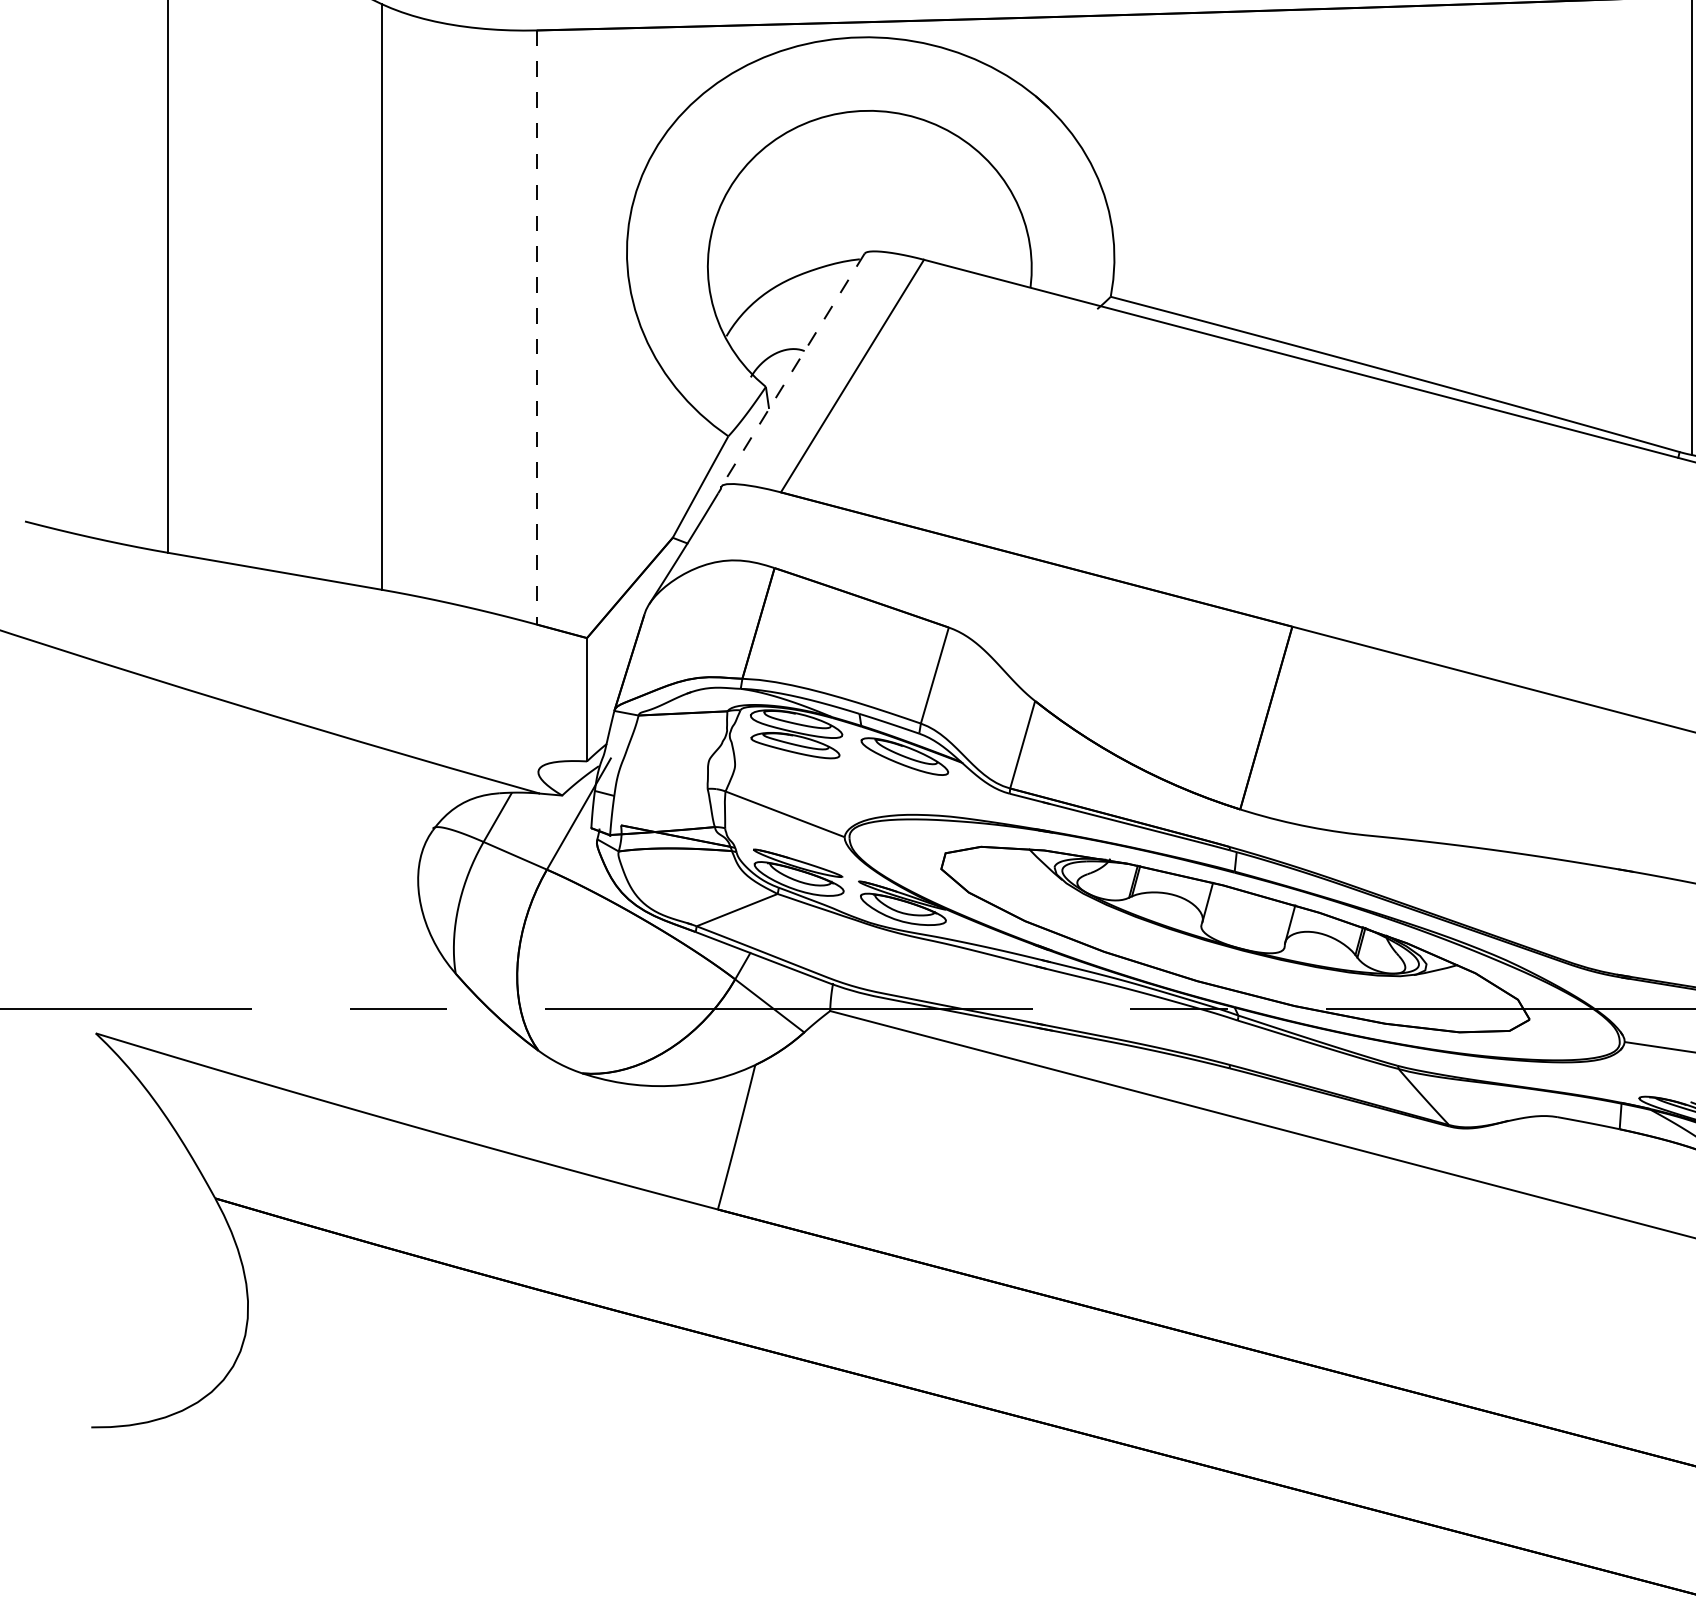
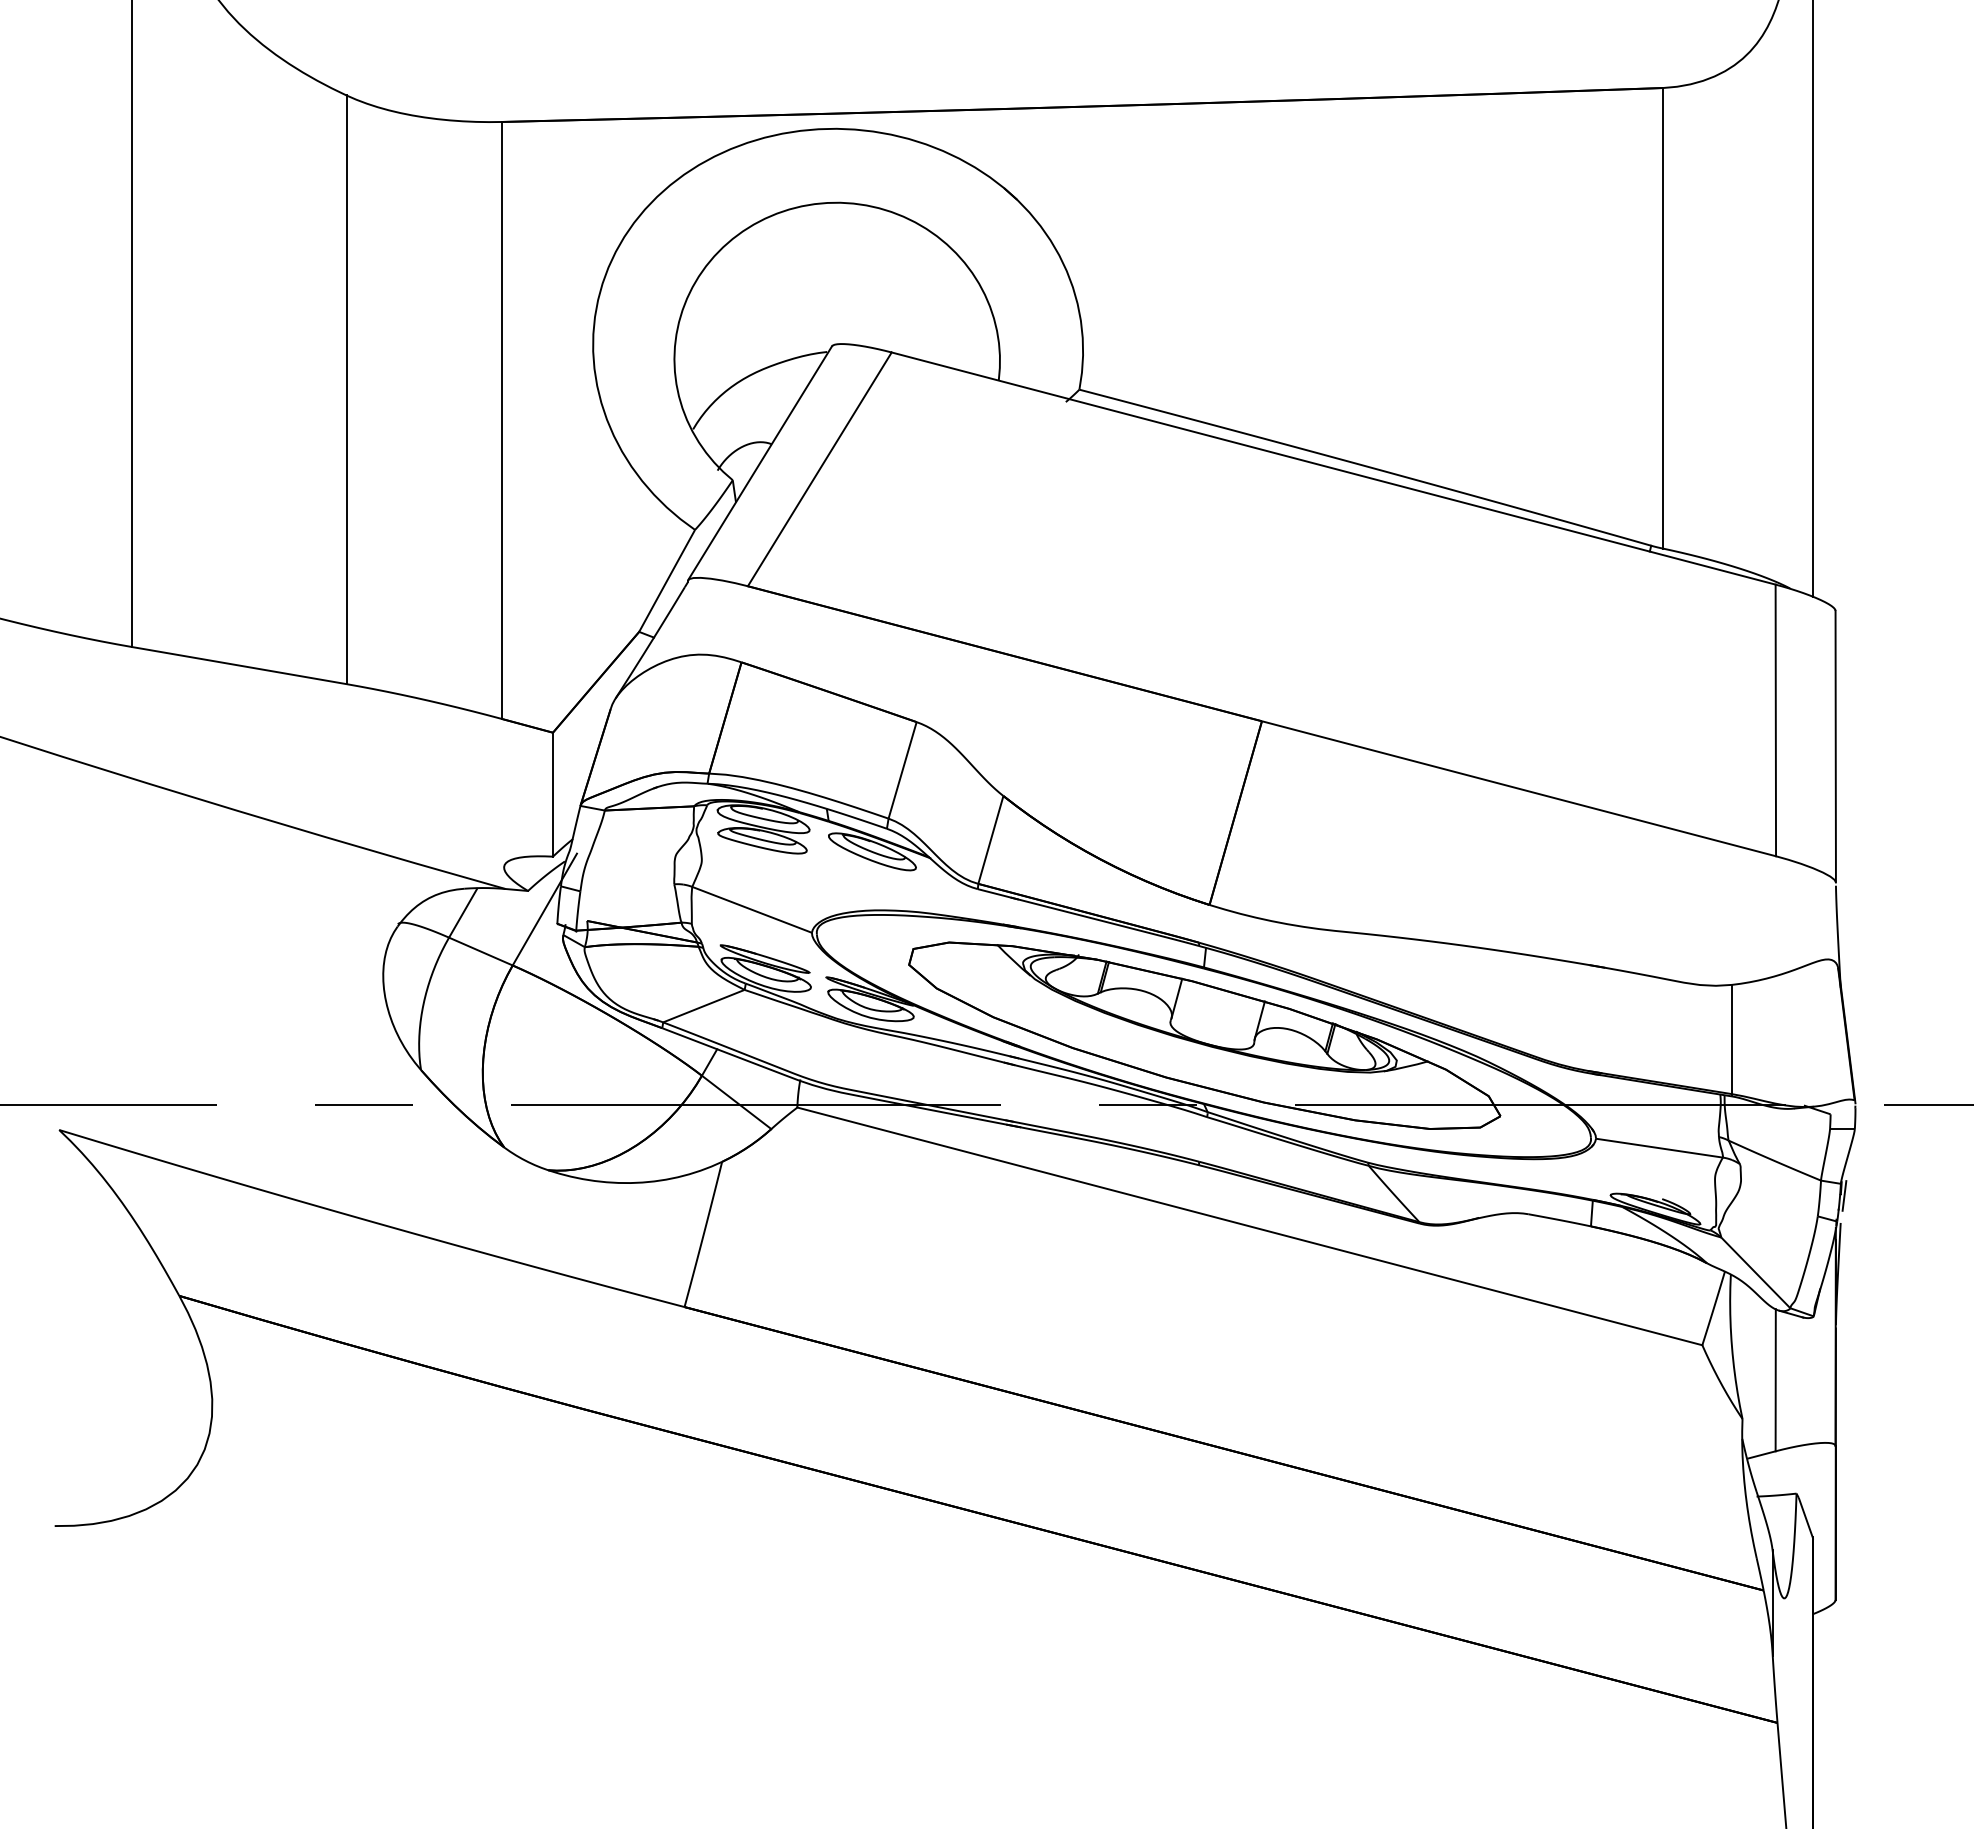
line: (536, 327) -> (502, 420), dashed -> solid
line: (792, 370) -> (759, 463), dashed -> solid

